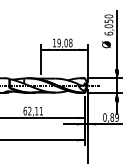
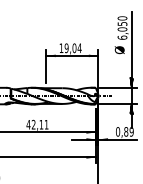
text: (70, 43) -> (79, 48), 19,08 -> 19,04
text: (25, 110) -> (28, 124), 62,11 -> 42,11

